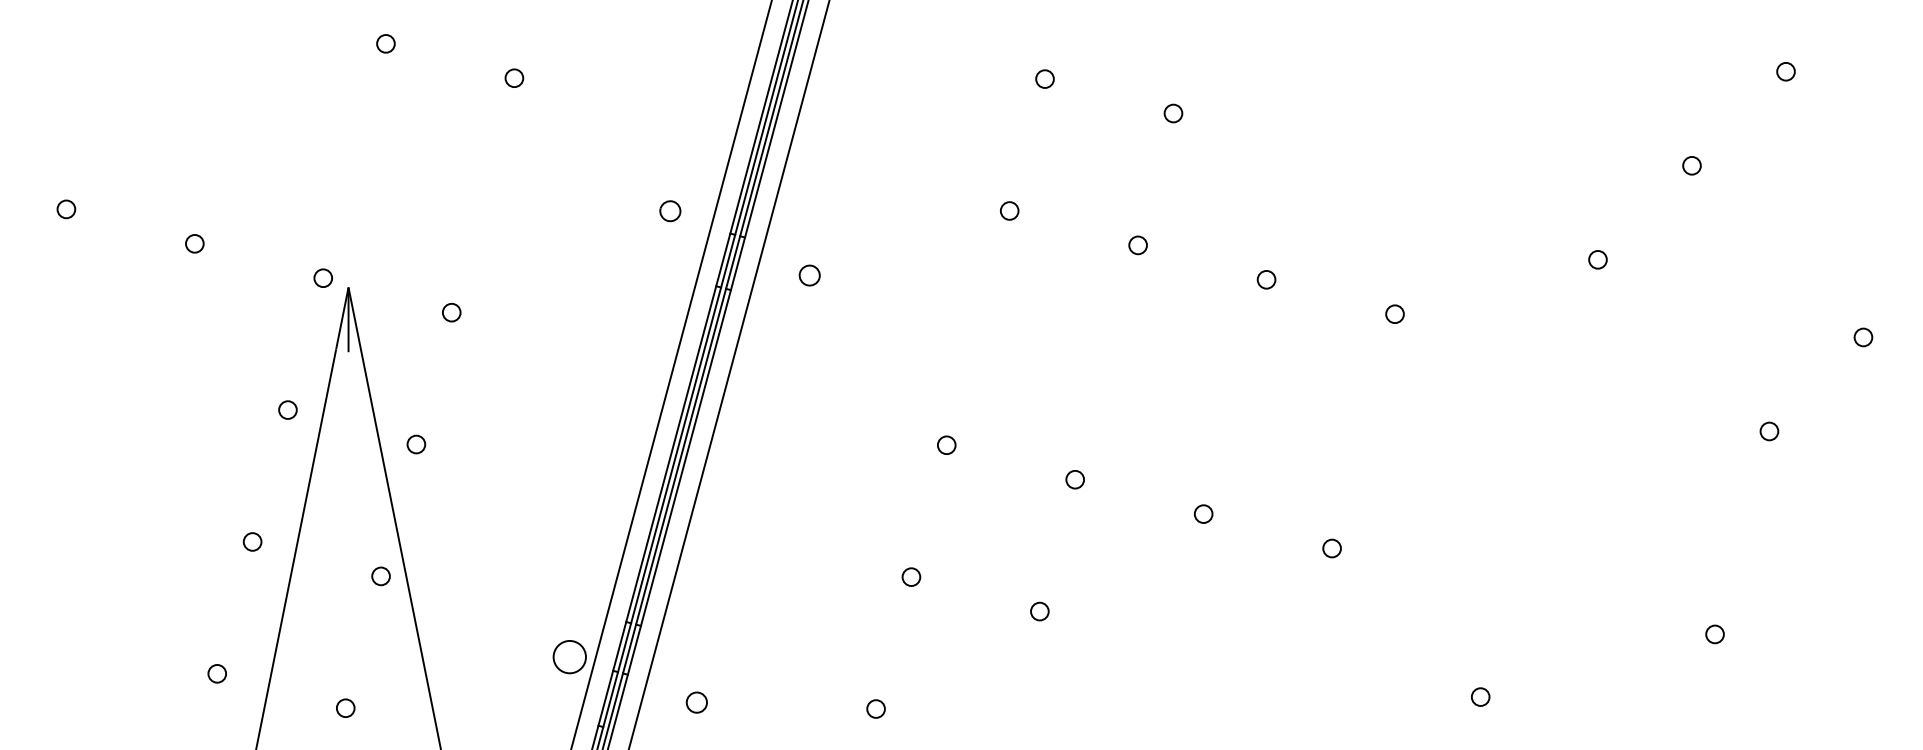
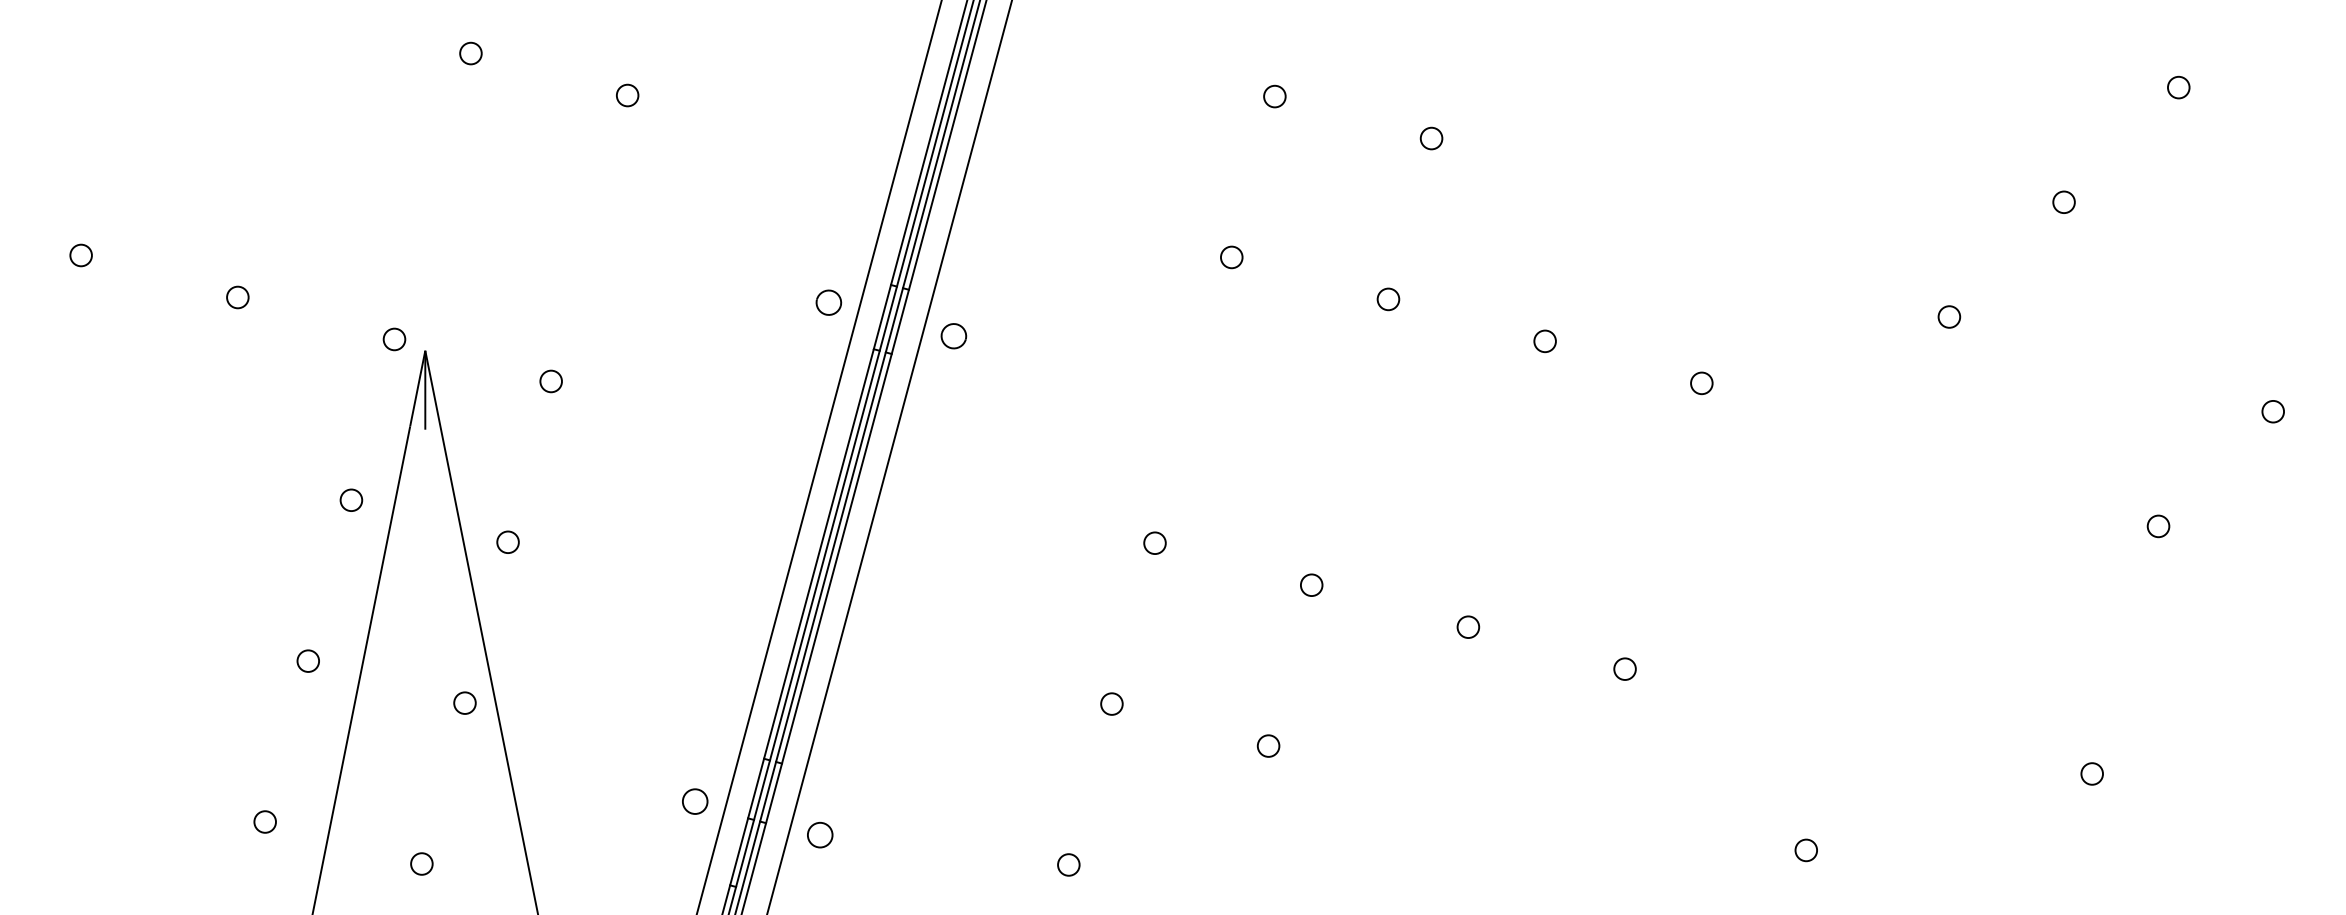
part: (670, 211) -> (828, 302), moved
part: (809, 275) -> (953, 336), moved
circle: (569, 657) -> (694, 801), size x0.62
circle: (697, 702) -> (820, 834), moved

